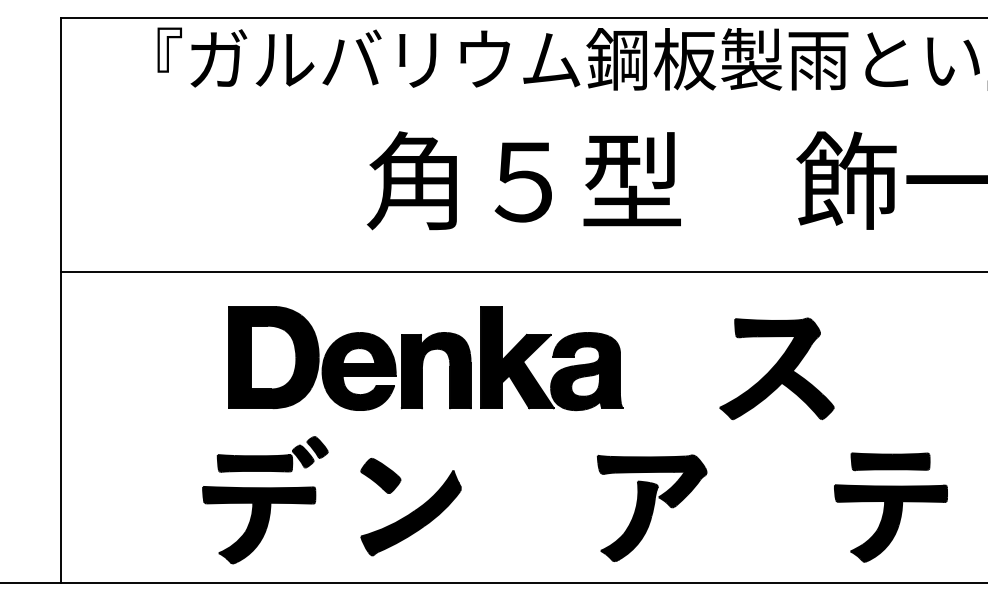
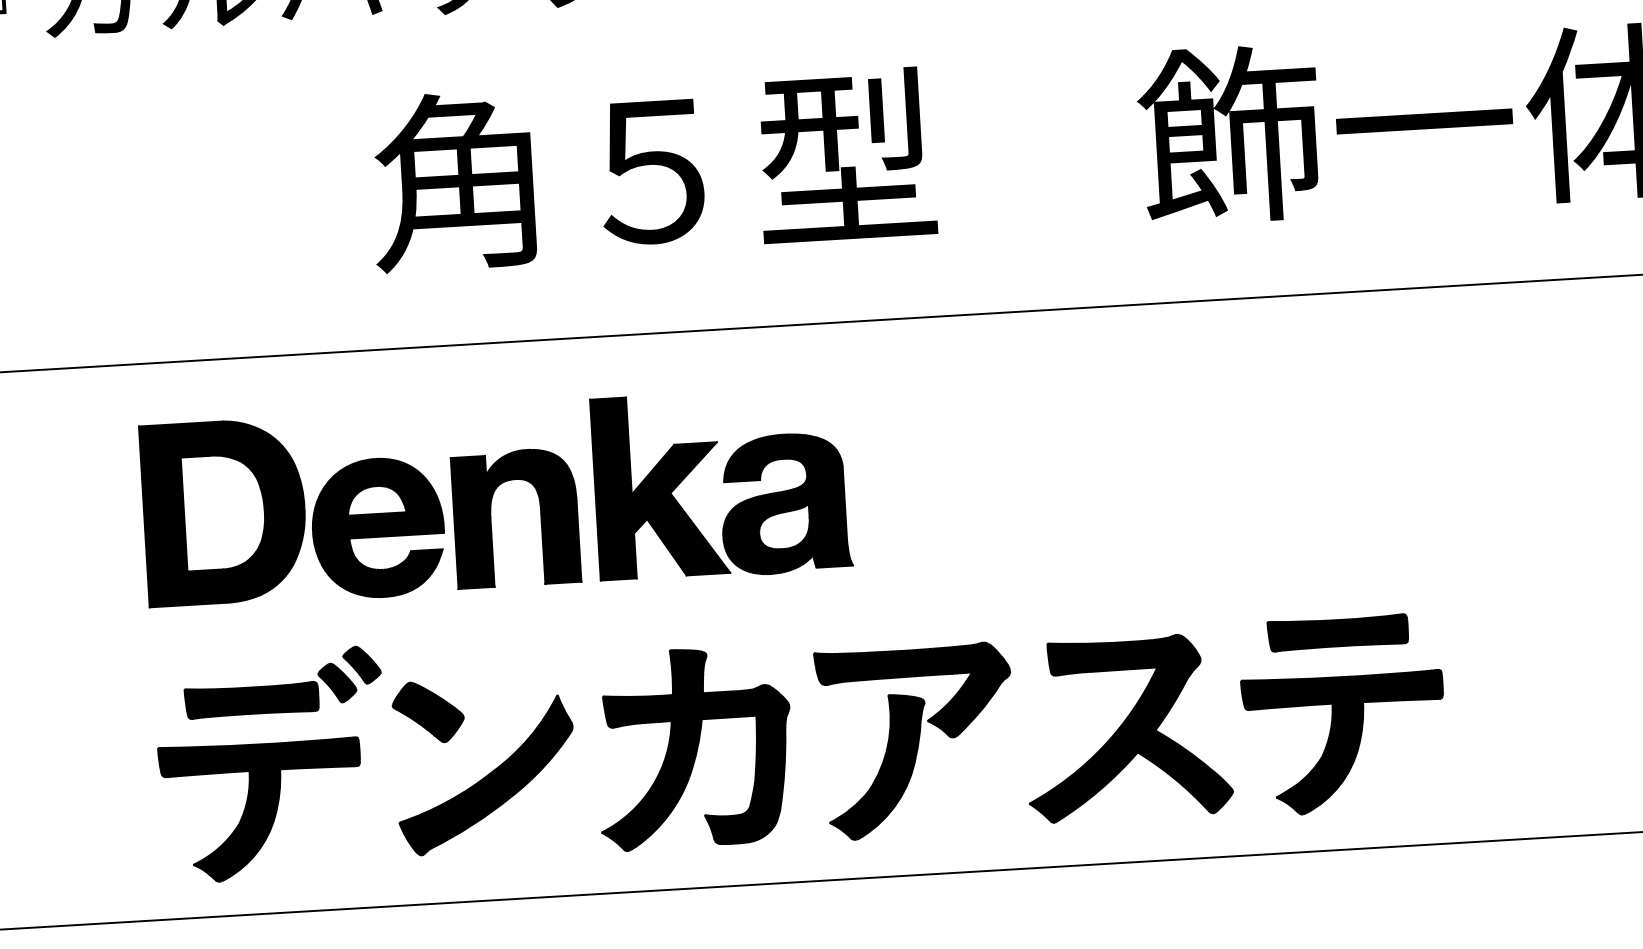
part: (776, 368) -> (1126, 727), moved
part: (272, 454) -> (282, 682), moved
part: (528, 504) -> (695, 747), added
part: (259, 525) -> (263, 811), moved

